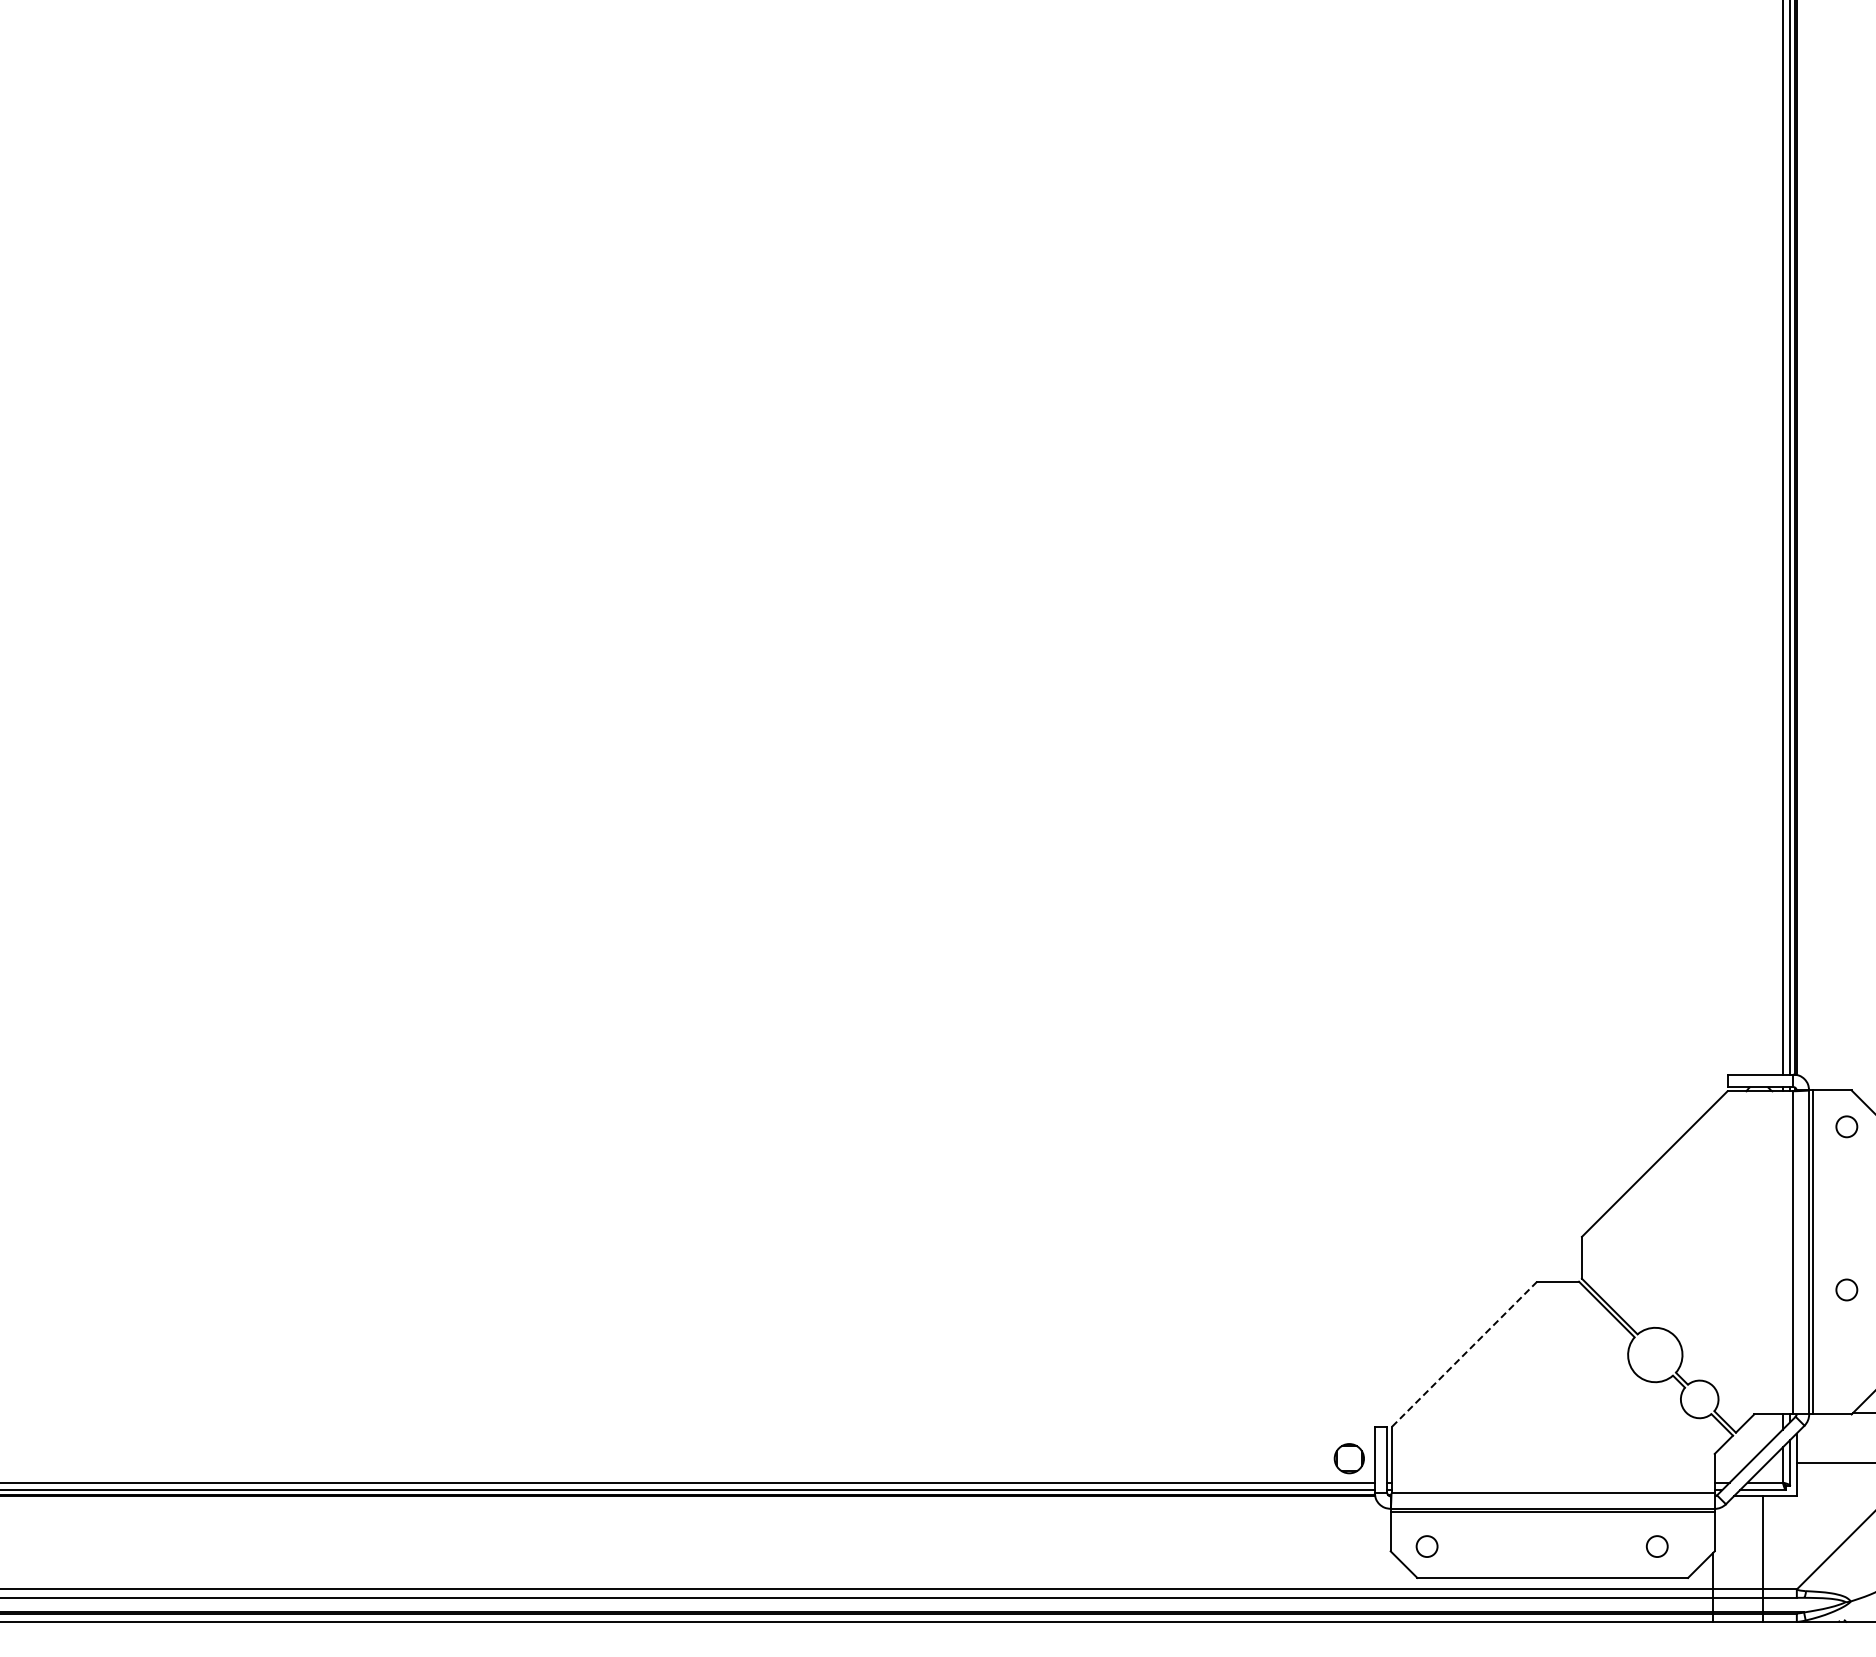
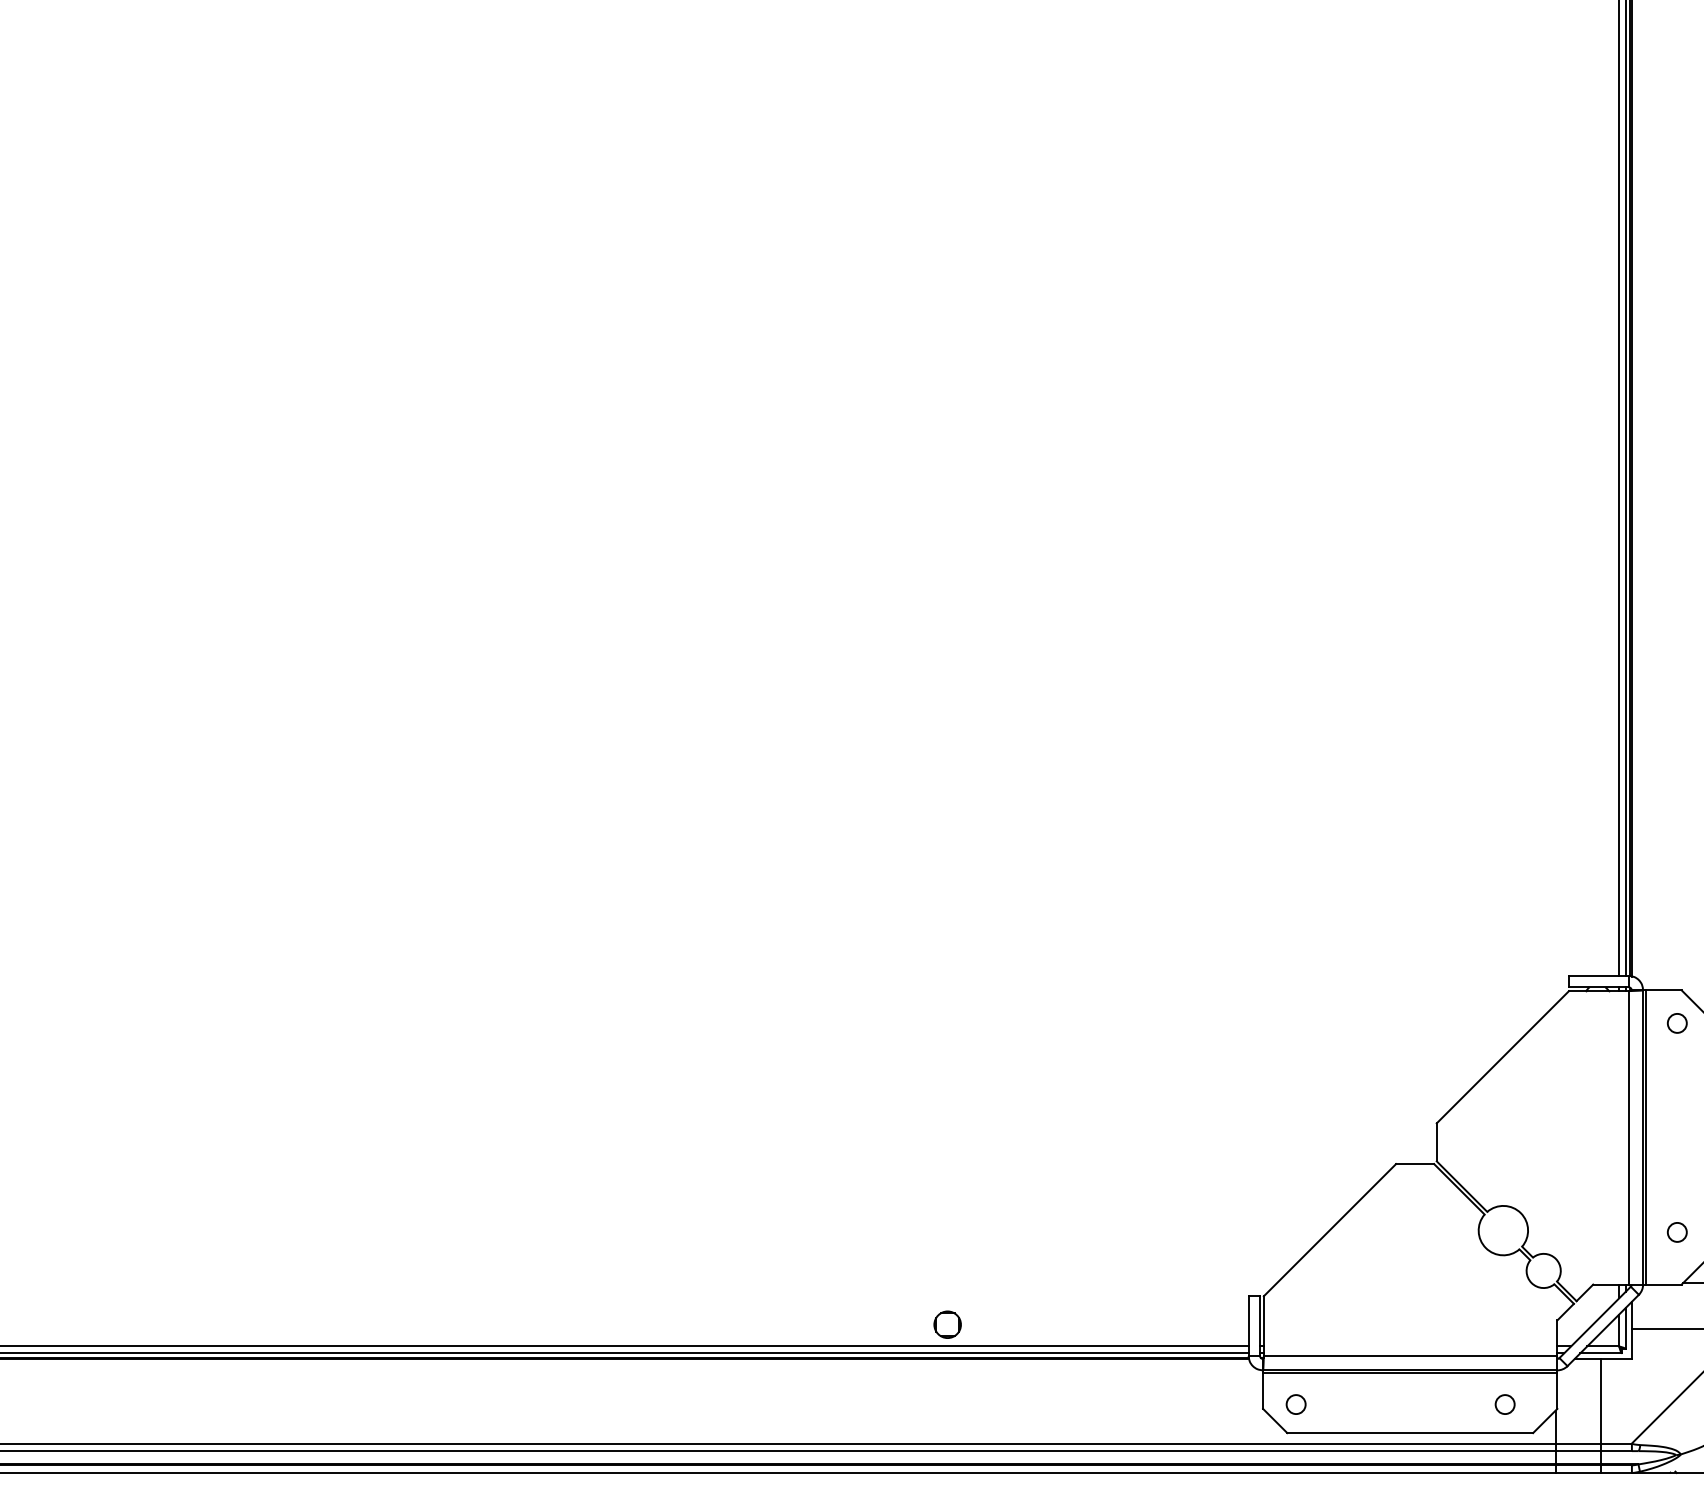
circle: (1846, 1289) -> (1677, 1231), moved
line: (1464, 1354) -> (1330, 1230), dashed -> solid
part: (1348, 1458) -> (946, 1324), moved

